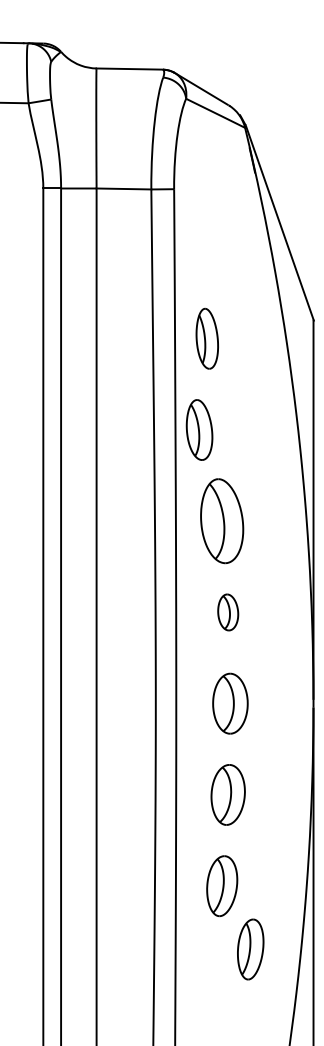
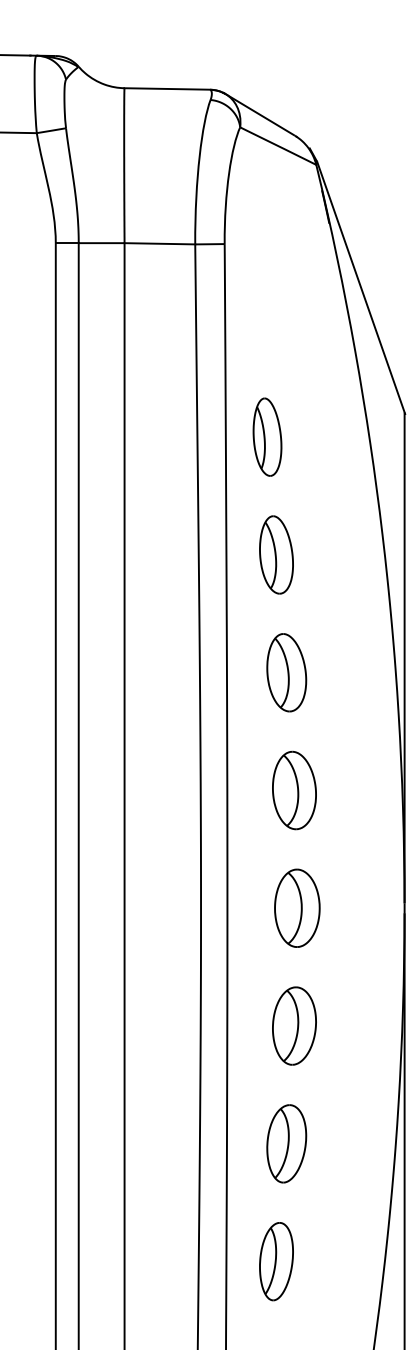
part: (199, 429) -> (276, 554), moved
part: (222, 521) -> (286, 672), size x0.71
part: (228, 612) -> (294, 790), size x1.67
part: (250, 949) -> (276, 1261), moved

